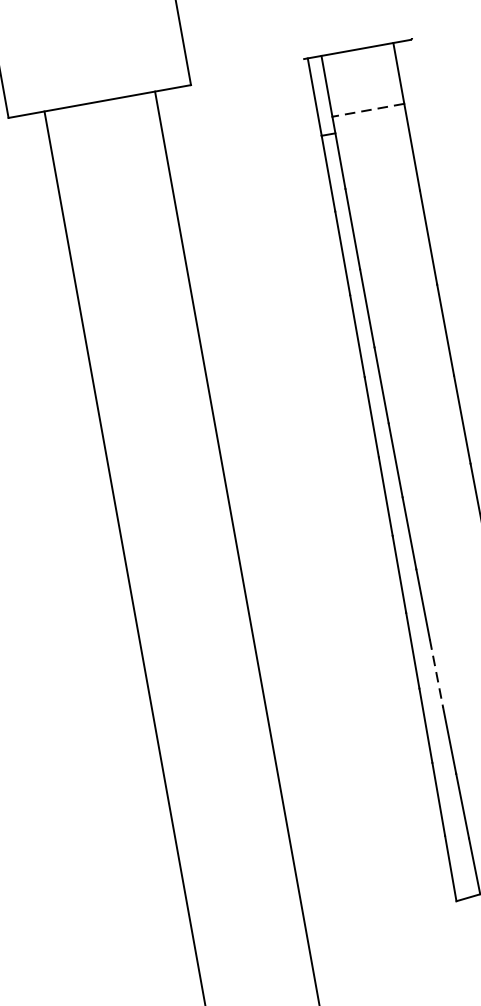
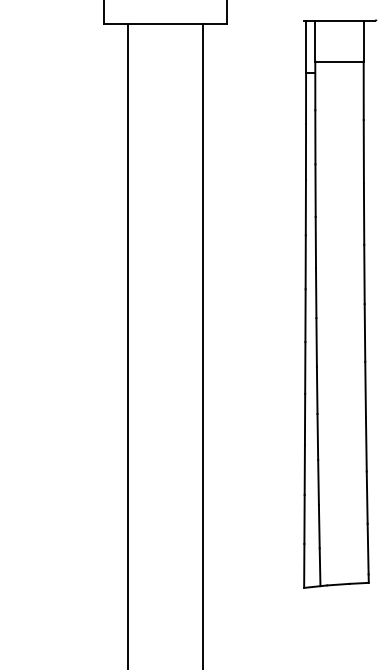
line: (368, 110) -> (339, 61), dashed -> solid
line: (436, 674) -> (317, 437), dashed -> solid

